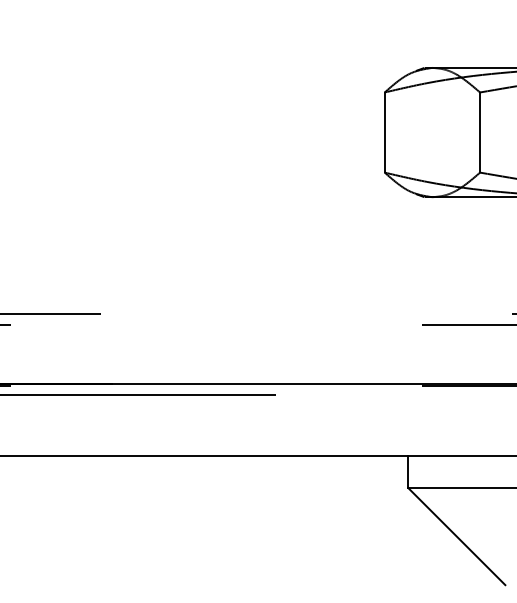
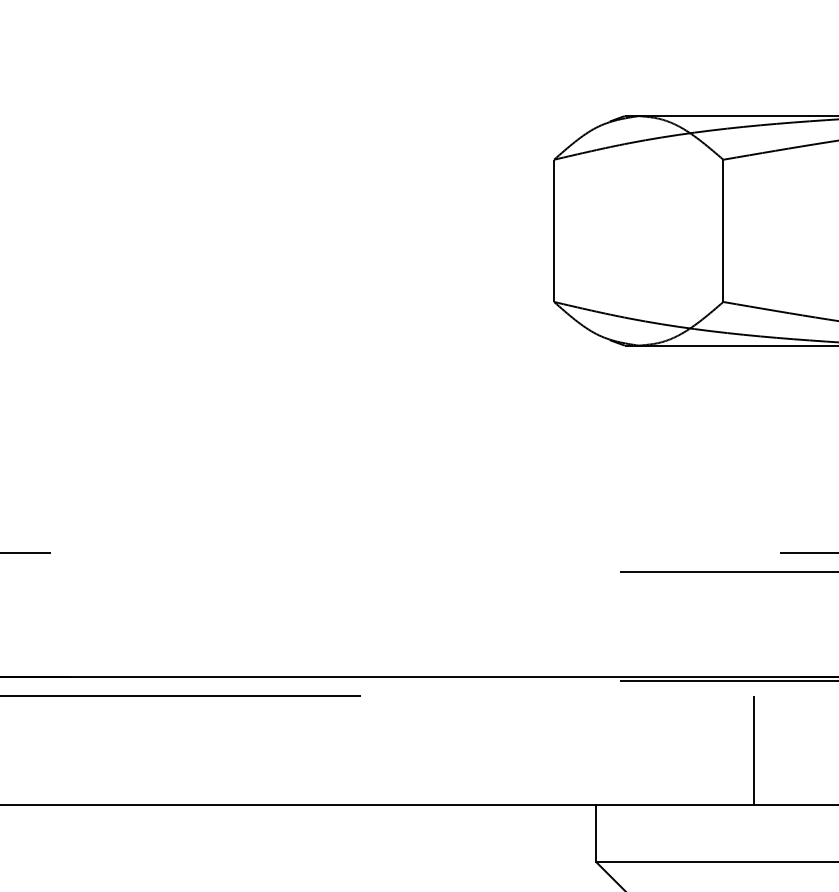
line: (497, 424) -> (754, 749), added

